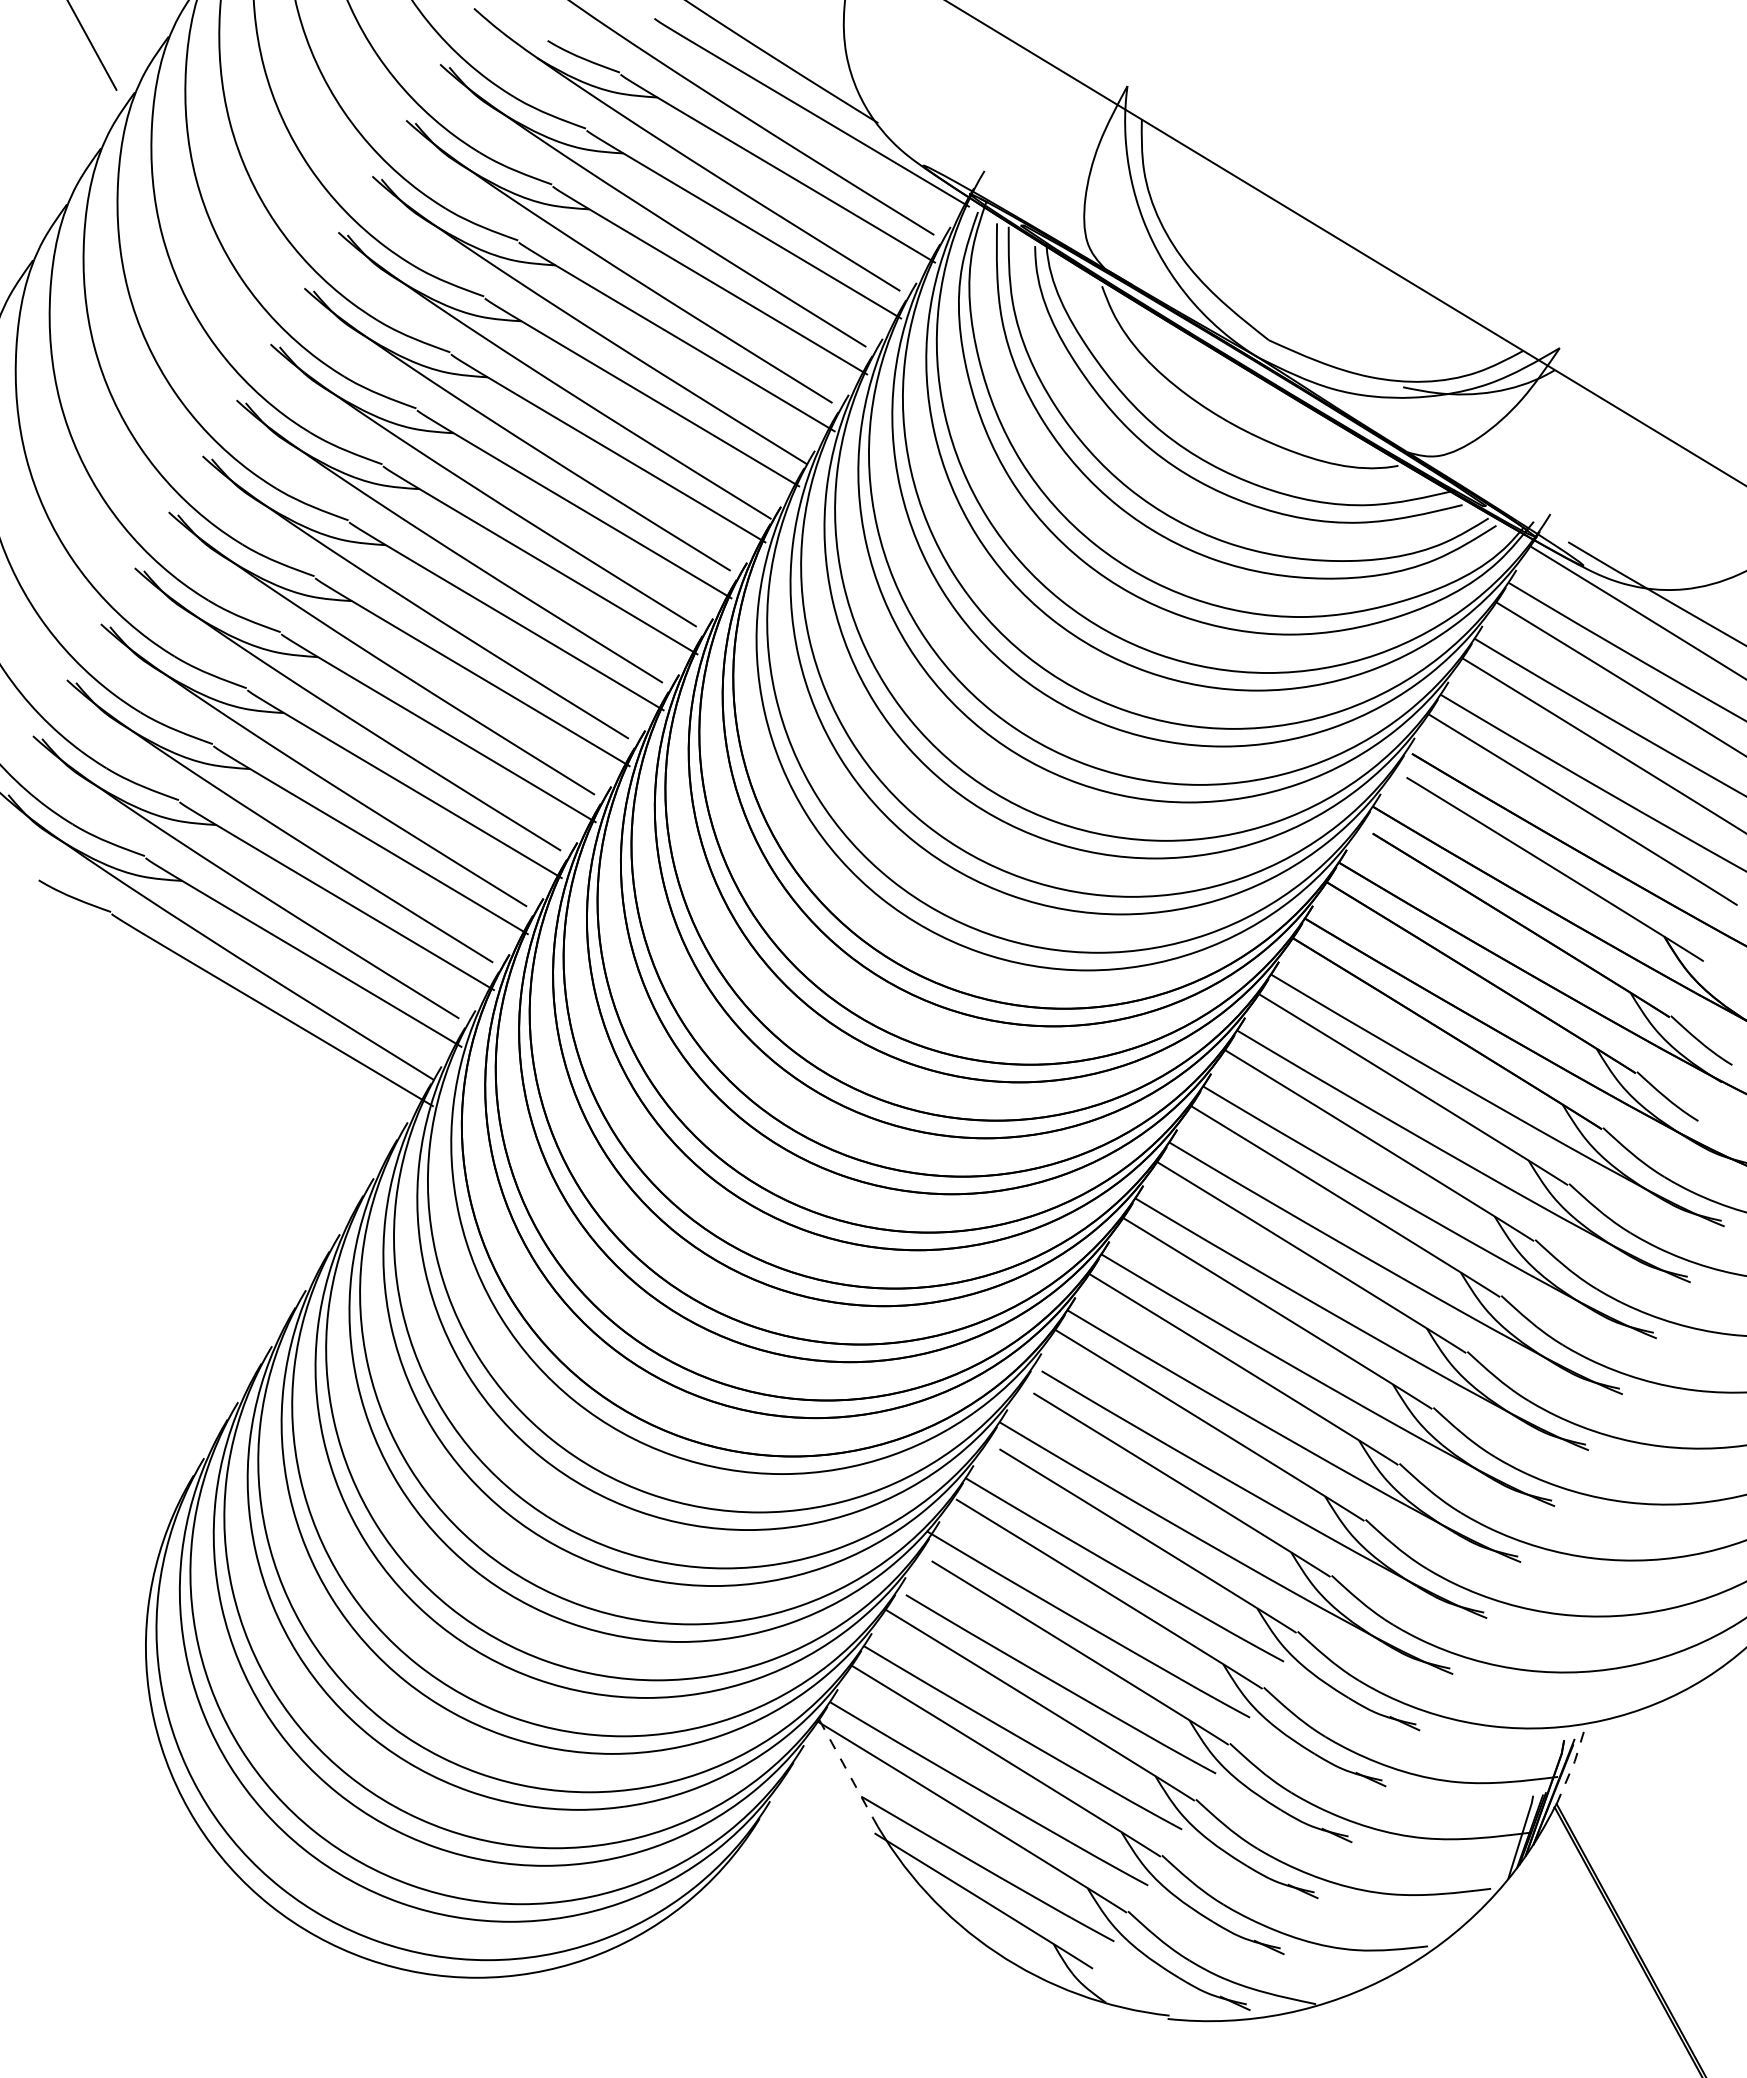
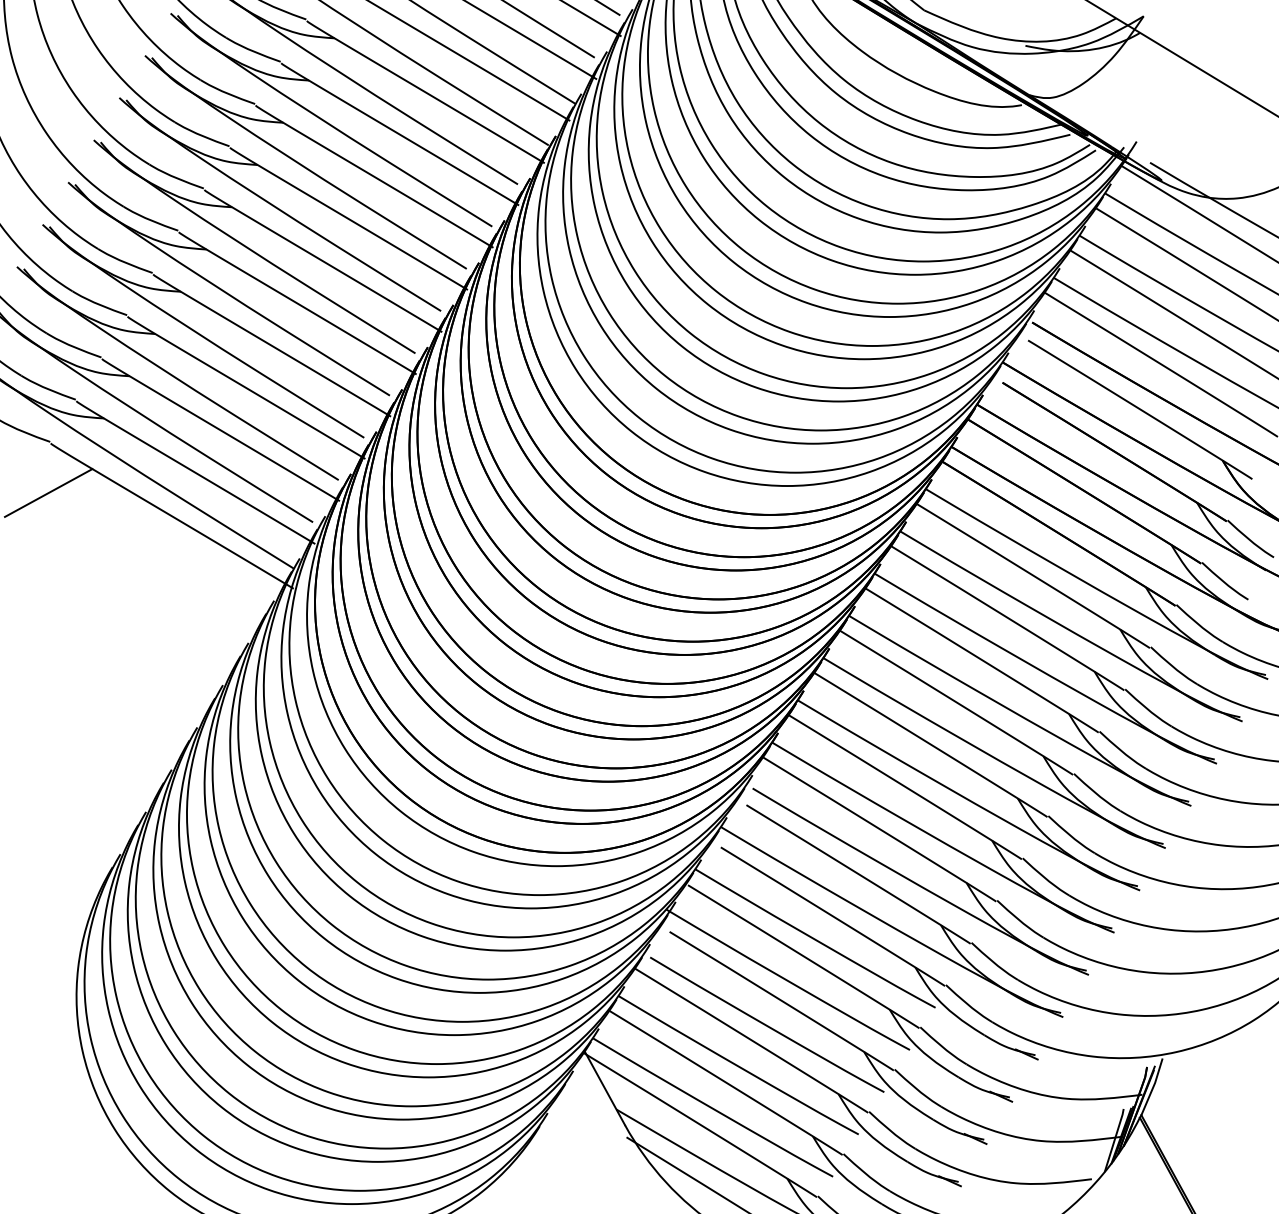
line: (108, 979) -> (48, 492), added
line: (1572, 1766) -> (1153, 1086), dashed -> solid
line: (846, 1768) -> (605, 1088), dashed -> solid

